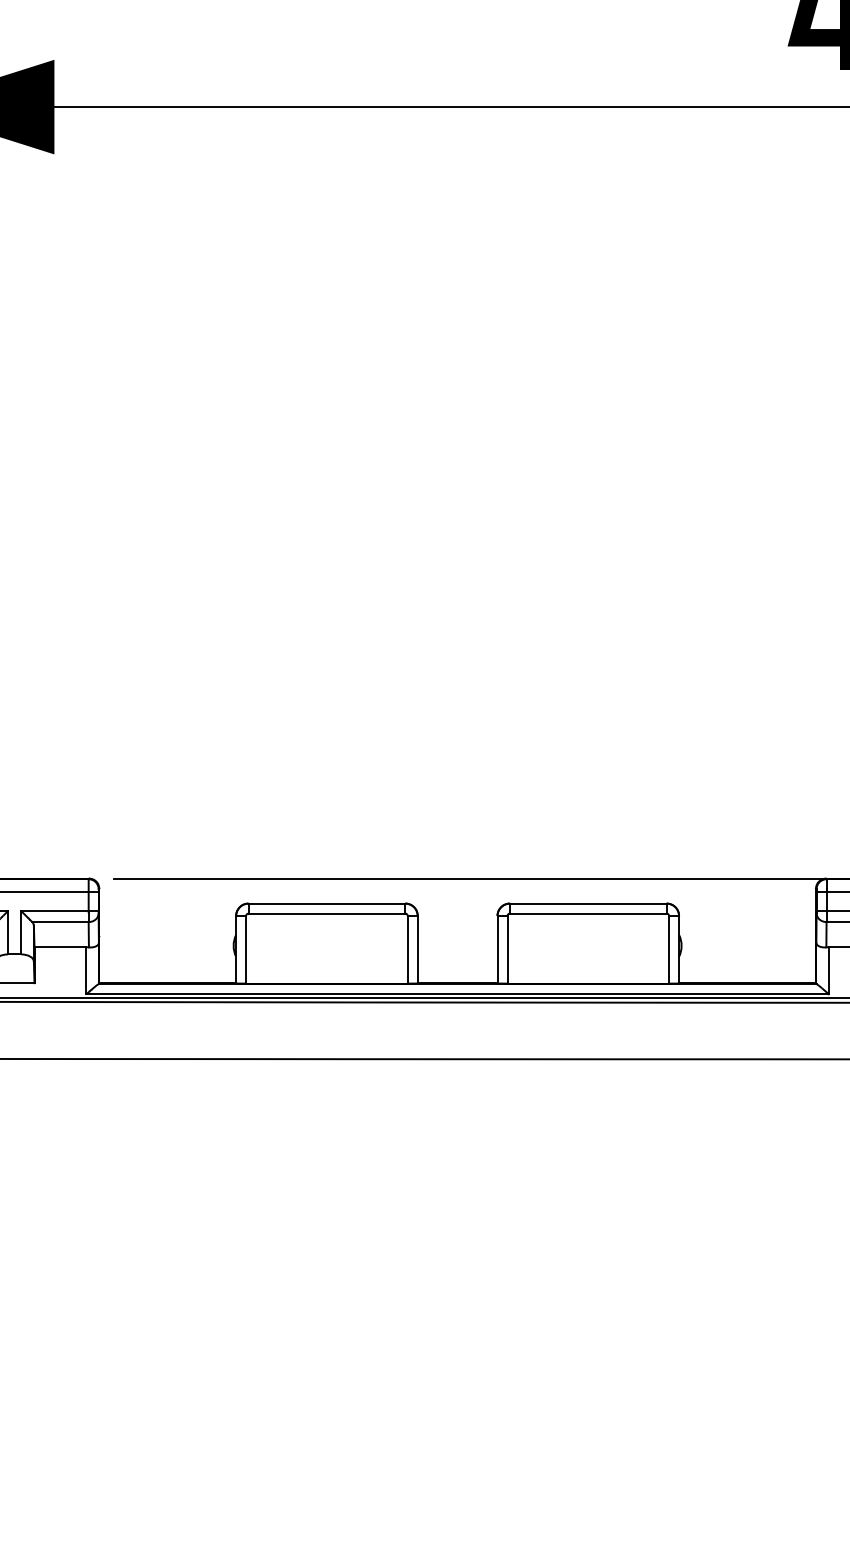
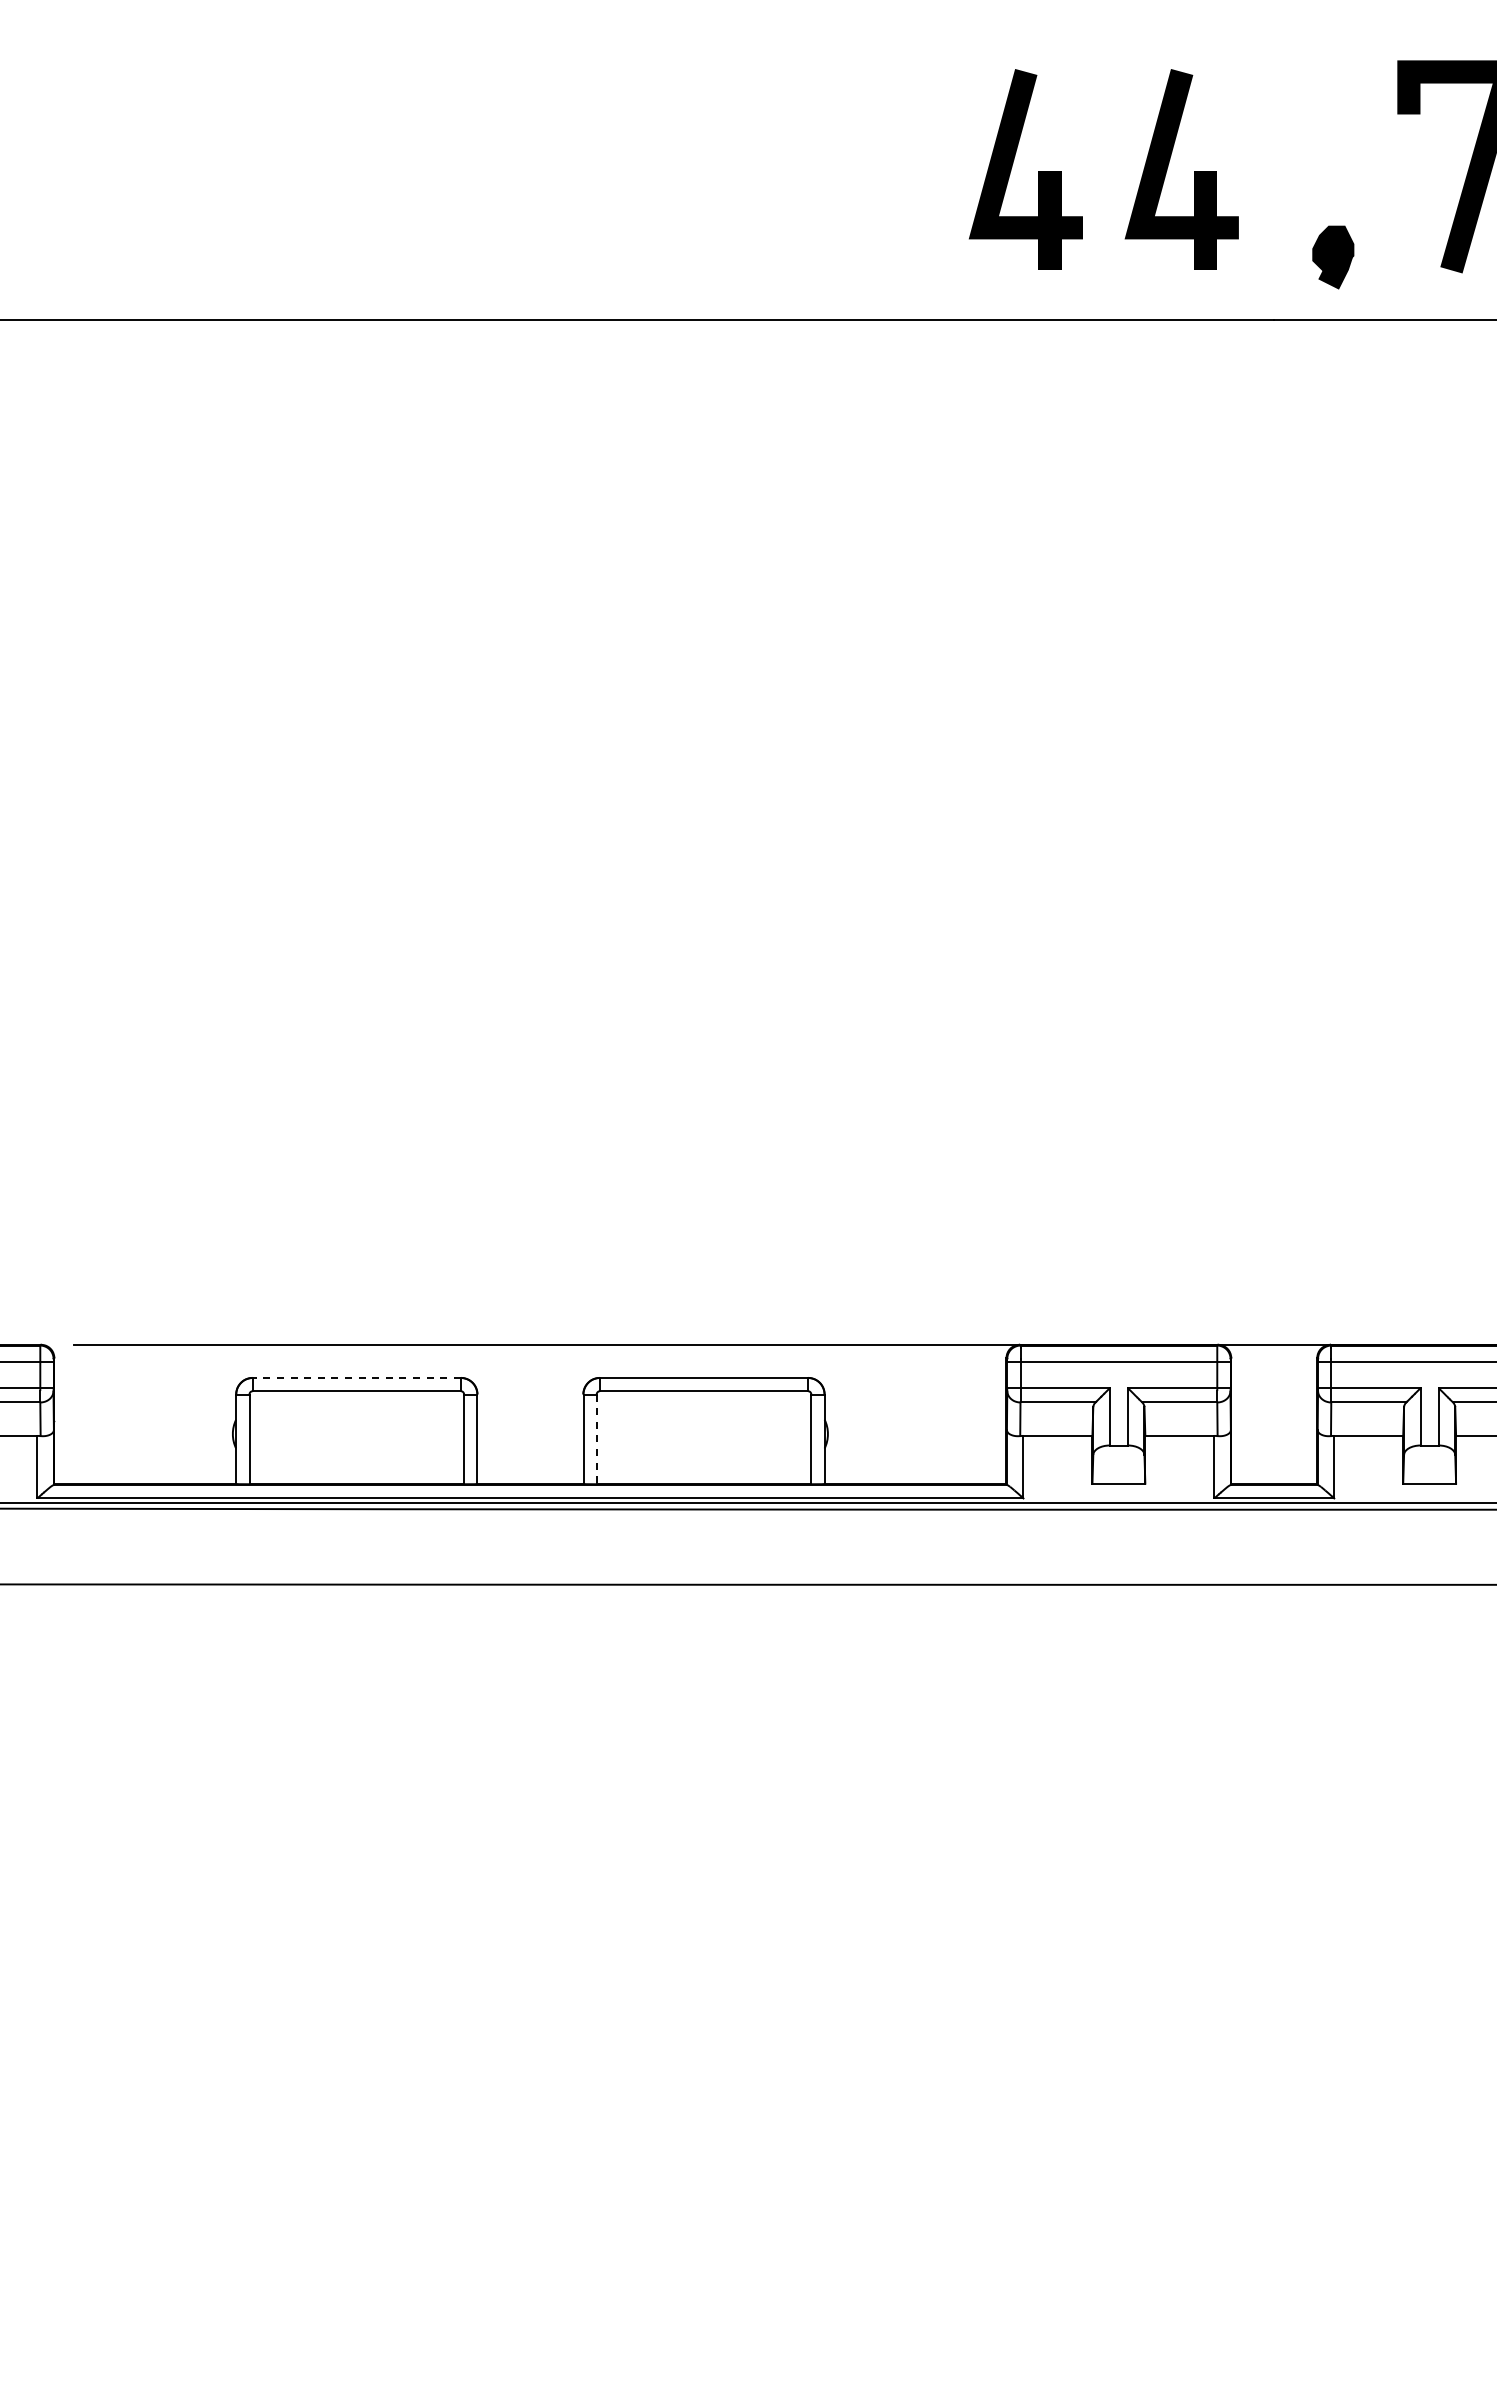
line: (326, 904) -> (356, 1378), solid -> dashed
line: (507, 949) -> (596, 1439), solid -> dashed

